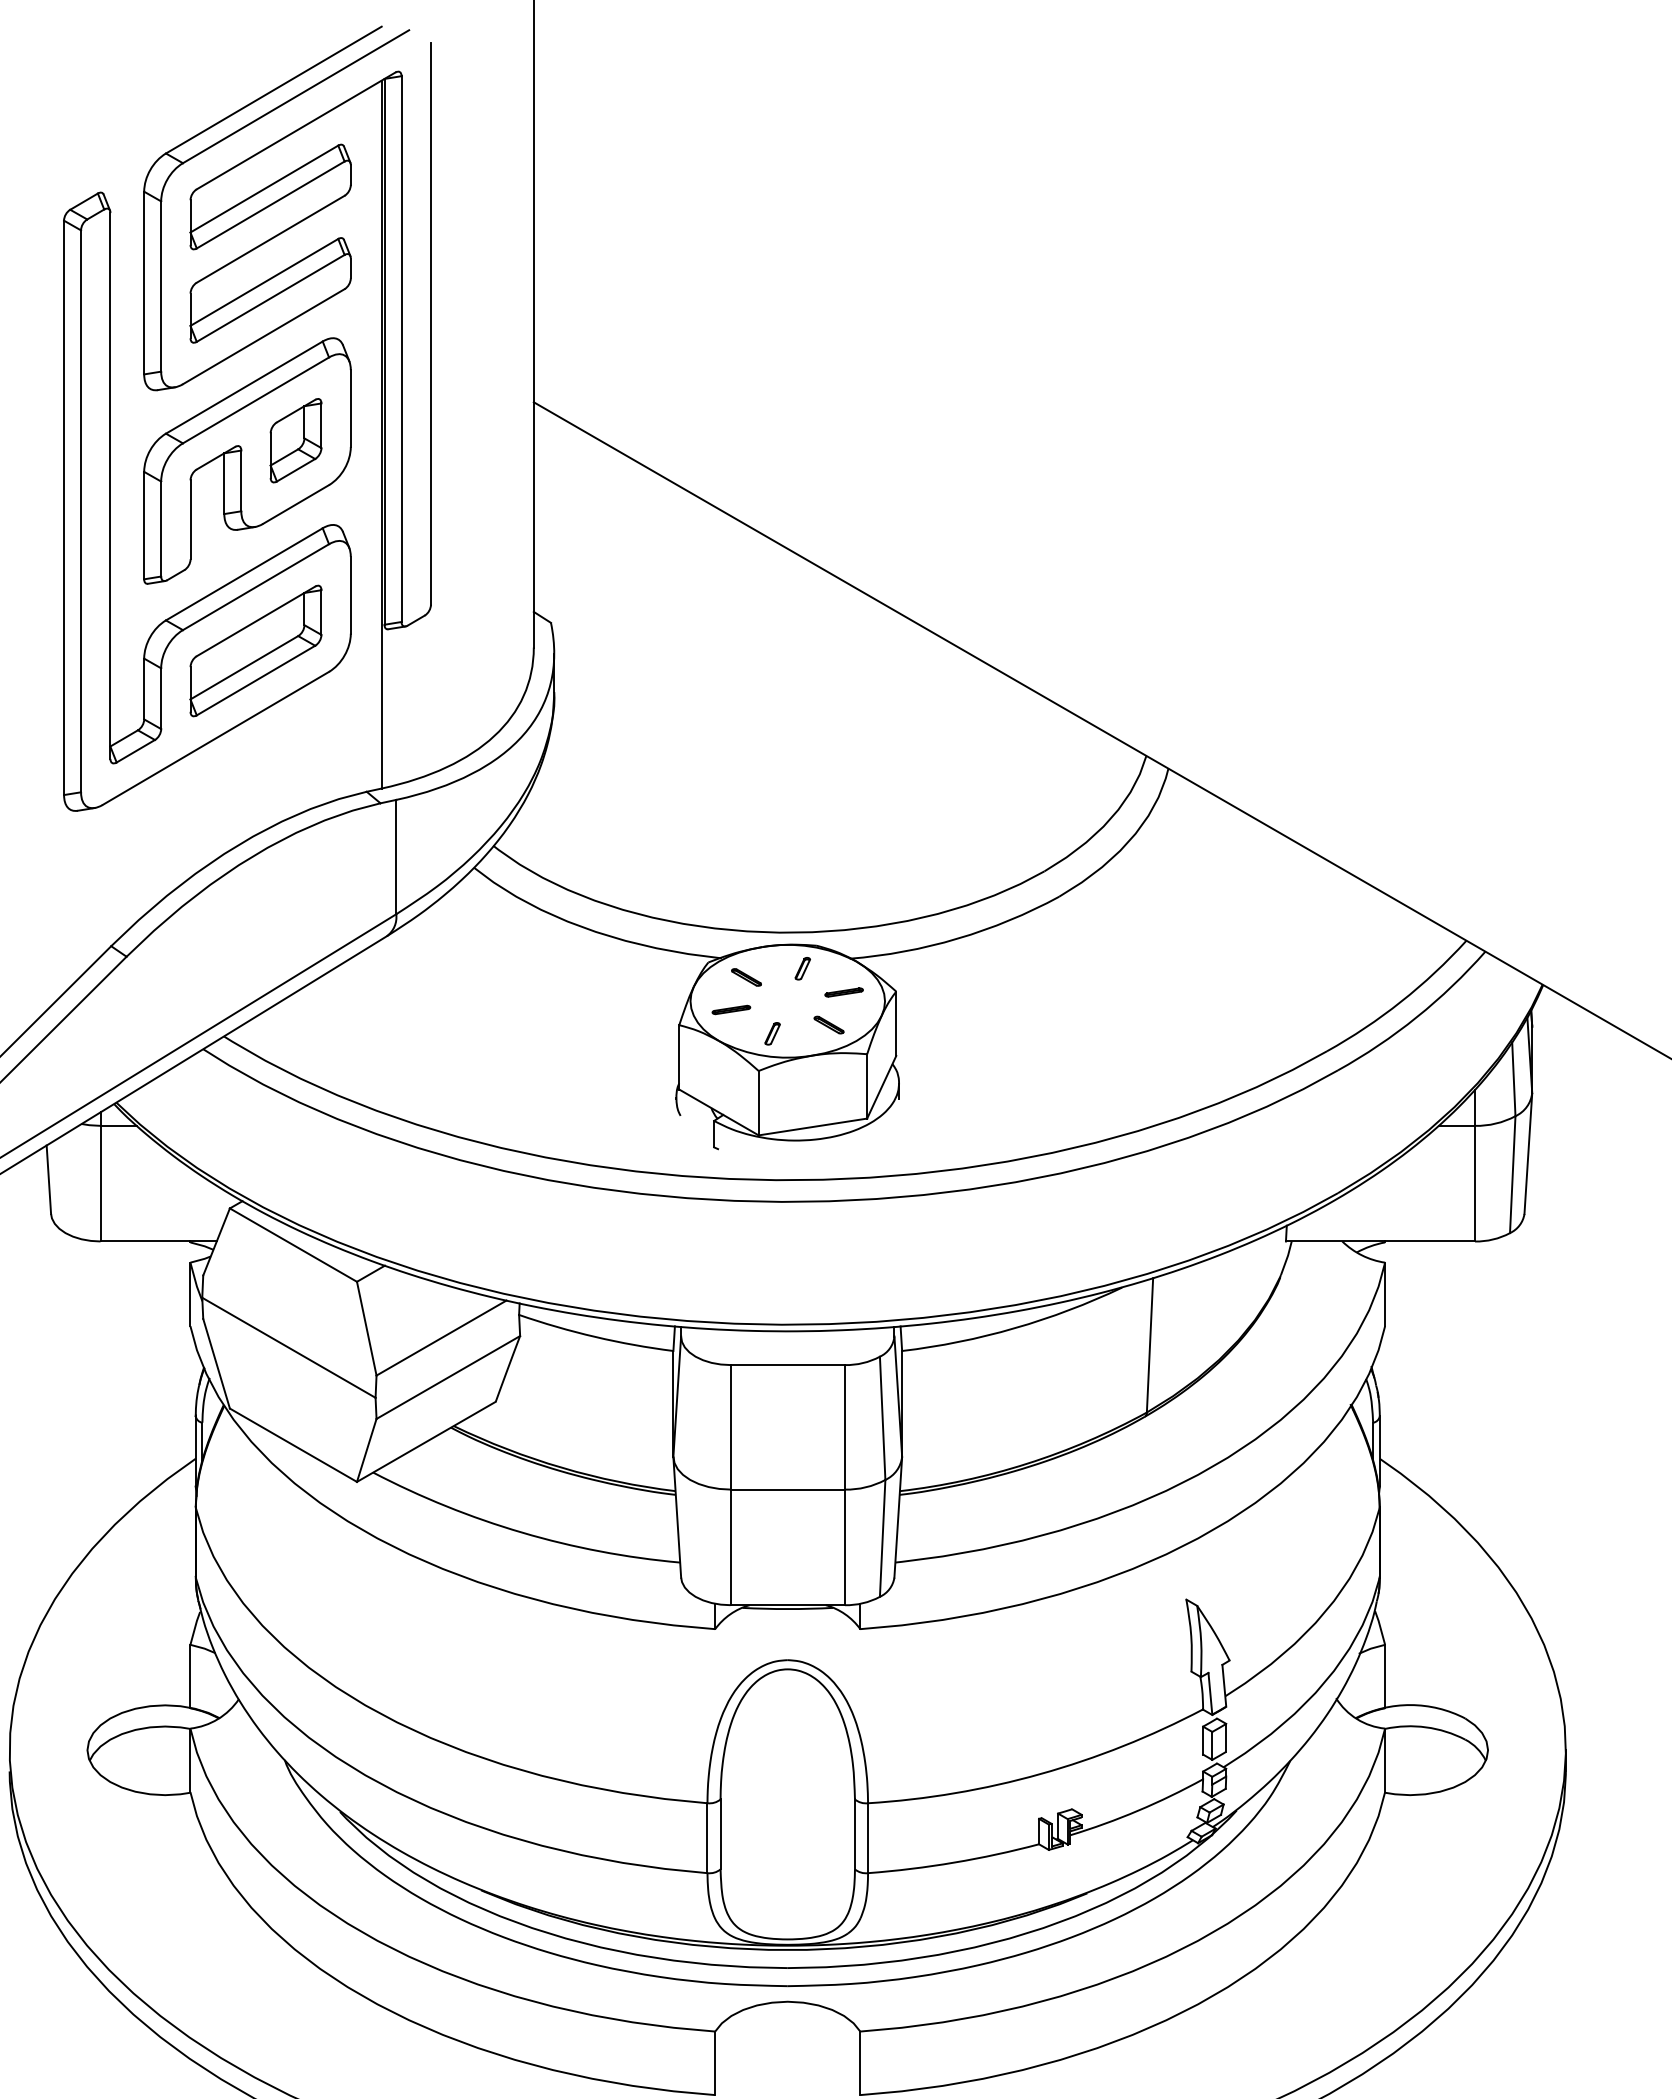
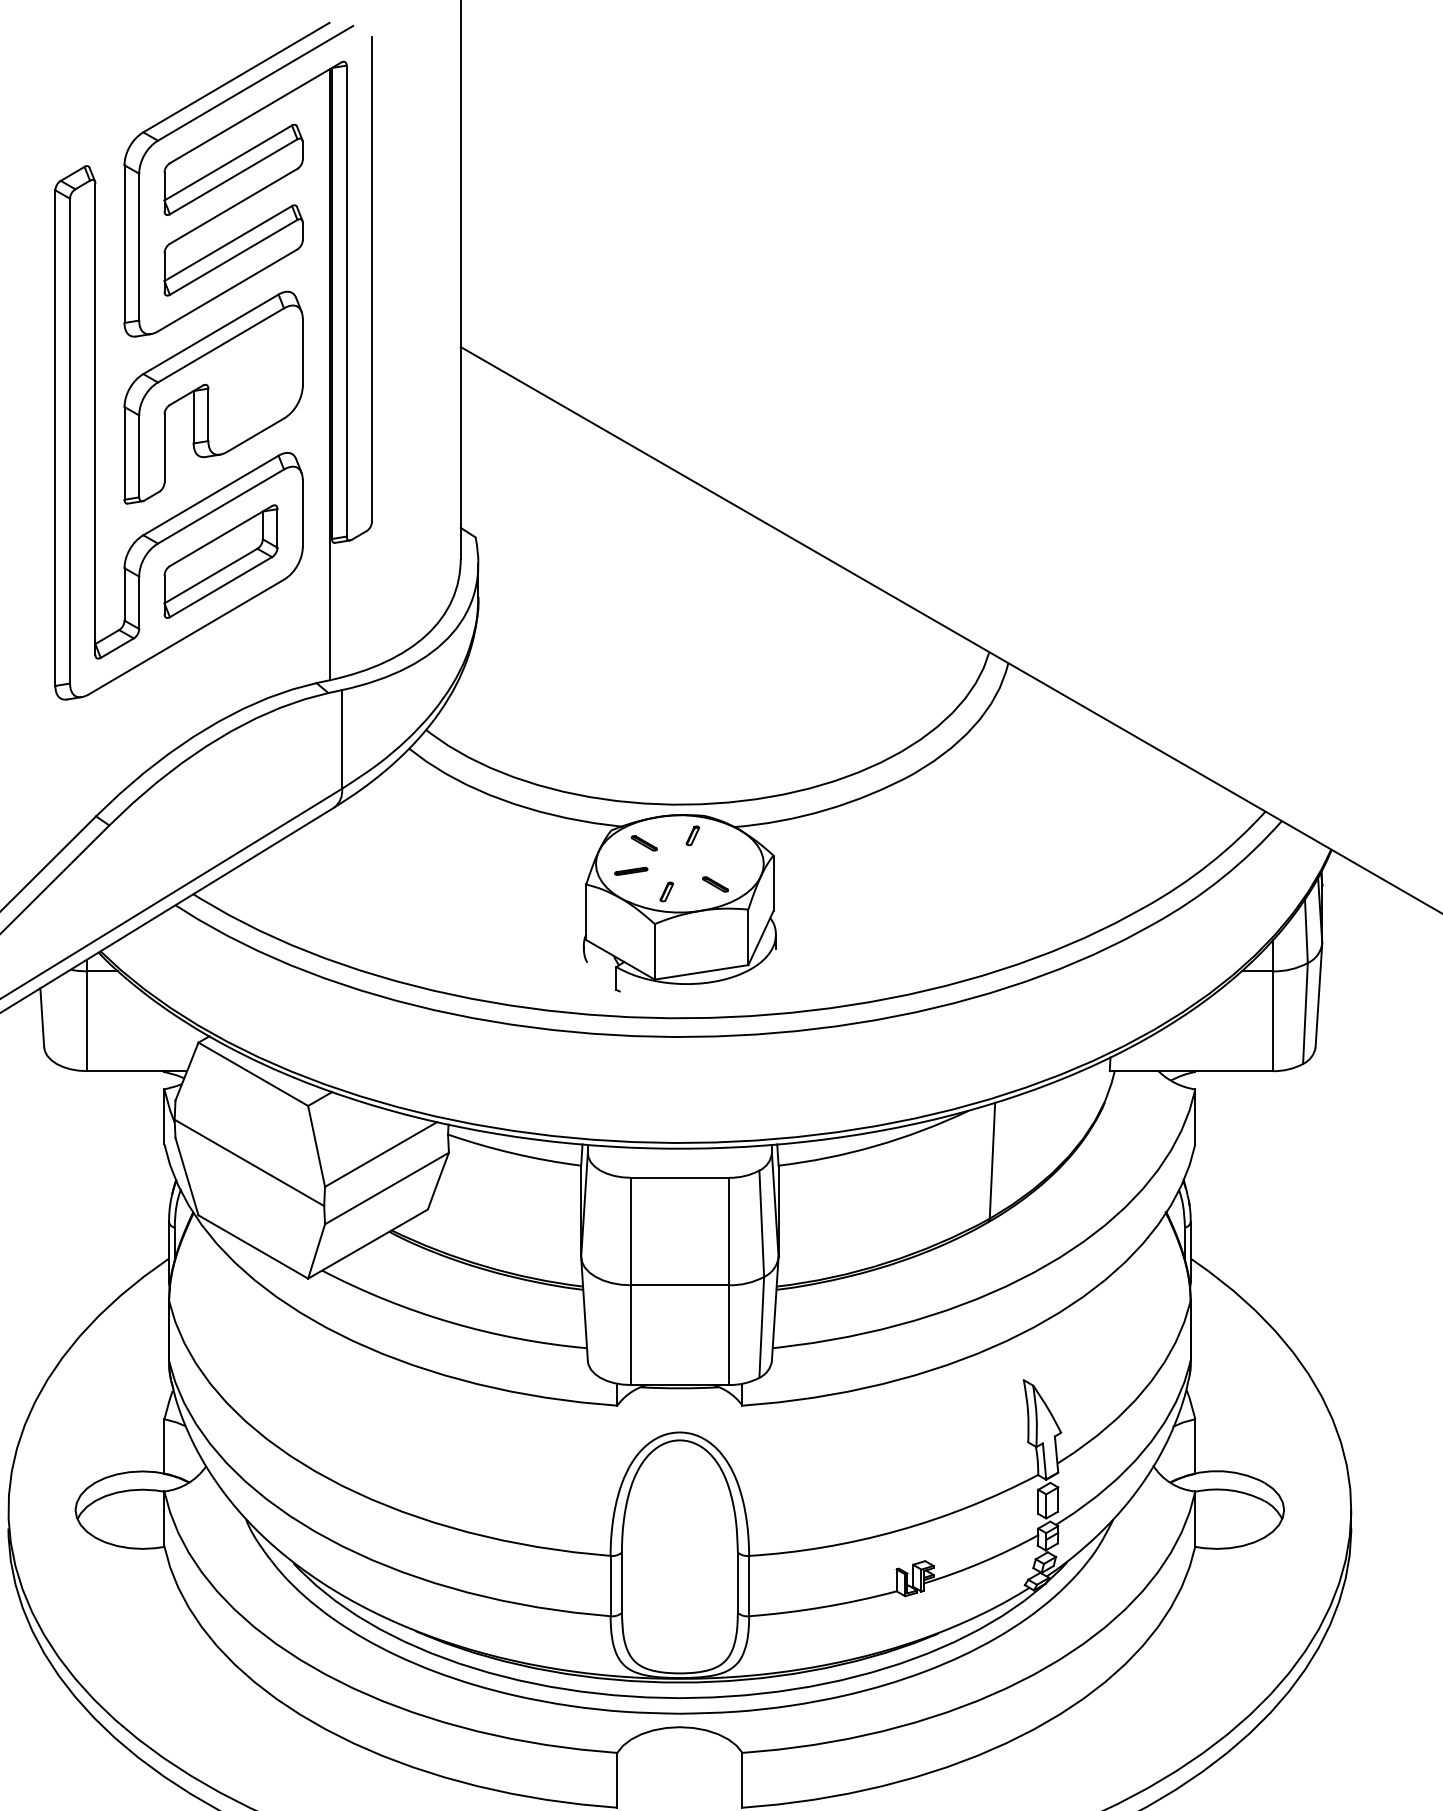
part: (295, 440) -> (255, 379), removed
part: (843, 992) -> (727, 856), removed

